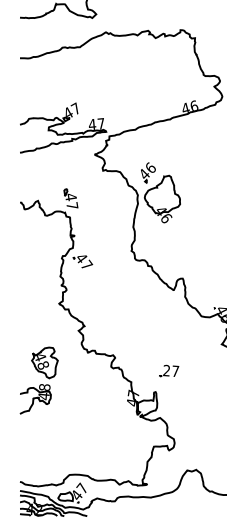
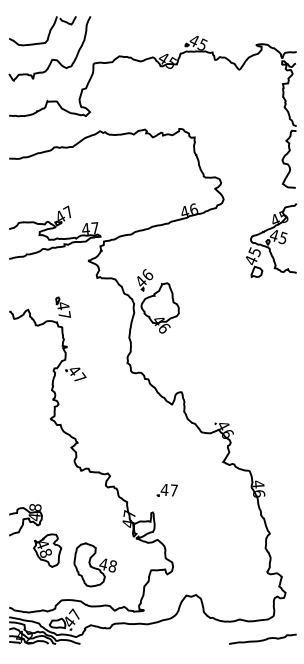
part: (44, 362) -> (47, 550), moved
text: (166, 370) -> (164, 489), 27 -> 47
part: (100, 441) -> (94, 564), added

